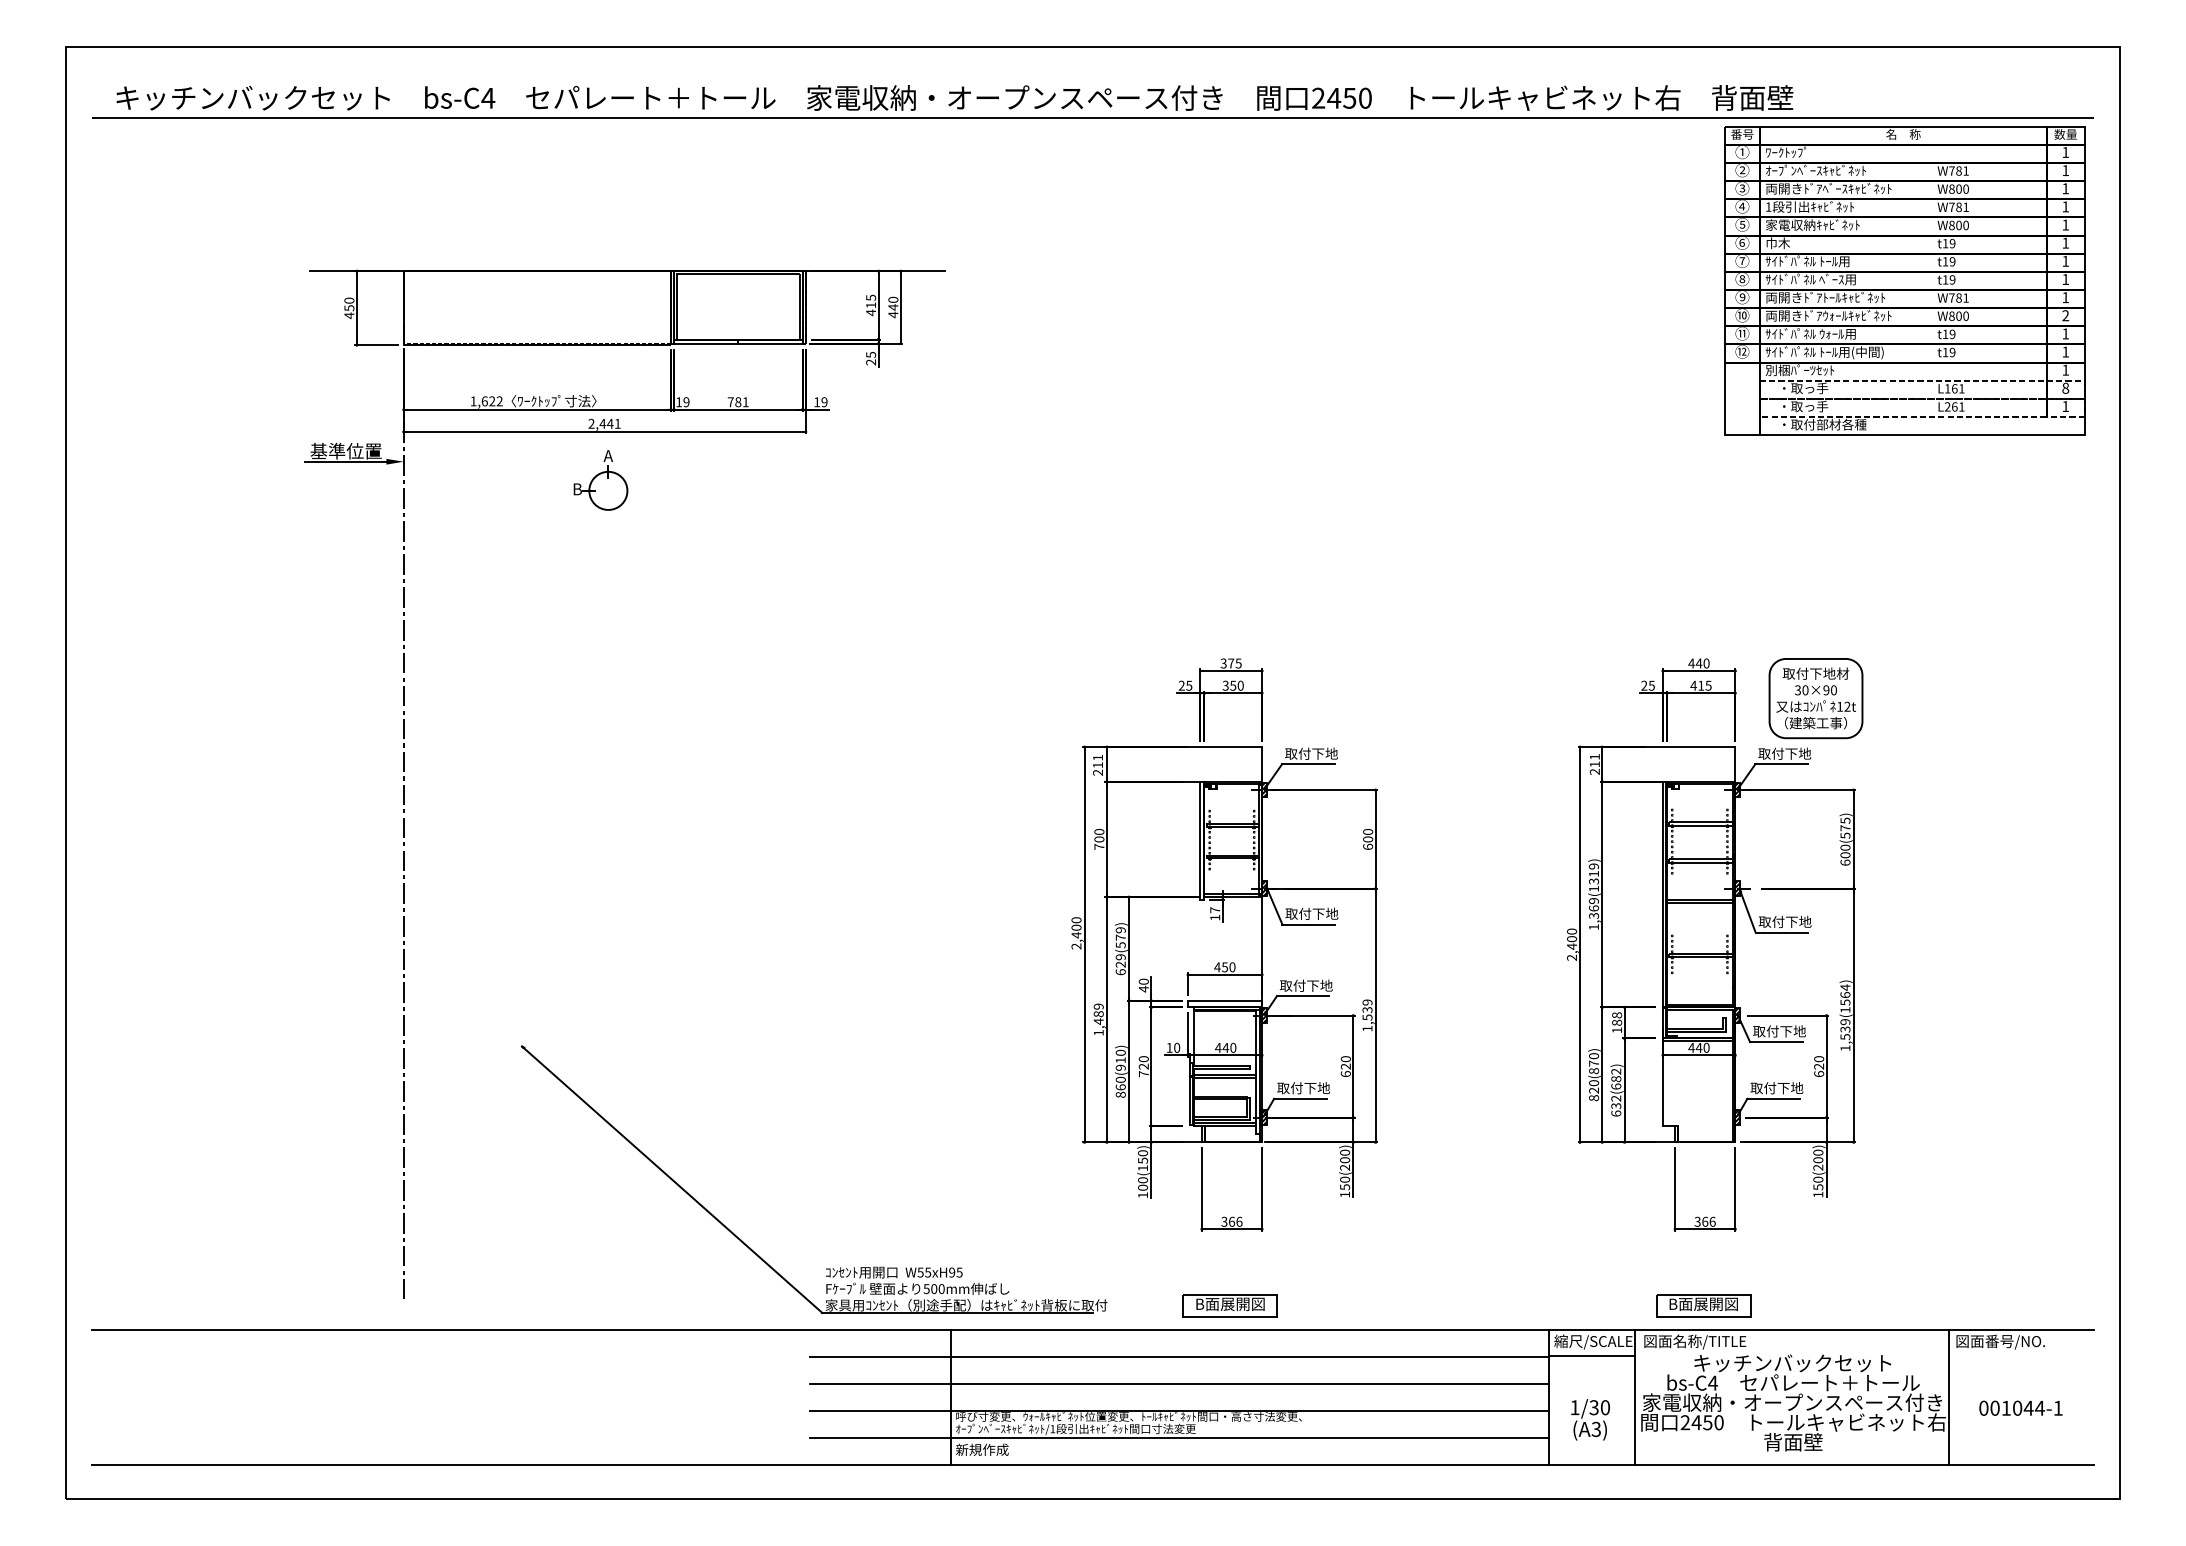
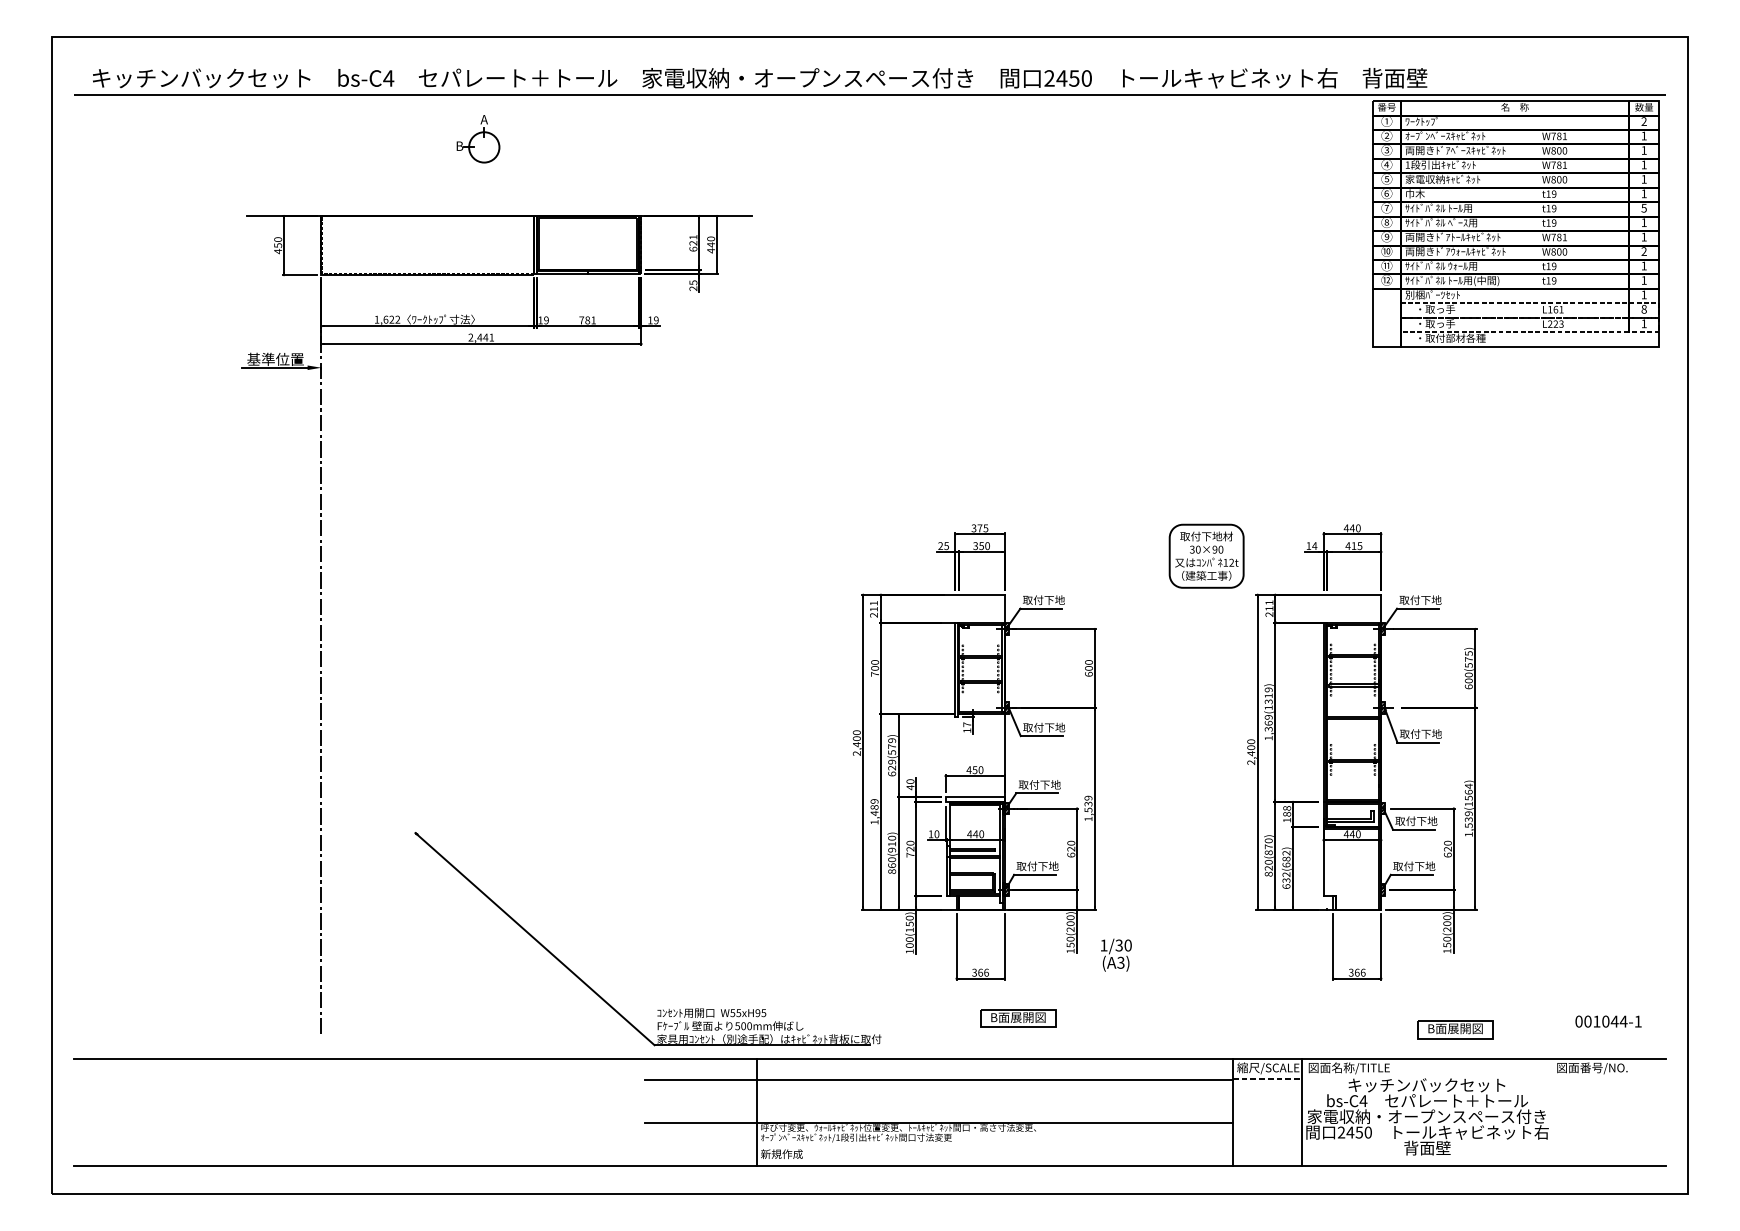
text: (2065, 151) -> (1644, 120), 1 -> 2
text: (2065, 260) -> (1644, 207), 1 -> 5
text: (871, 305) -> (693, 243), 415 -> 621
text: (1957, 406) -> (1558, 323), L261 -> L223
part: (600, 480) -> (478, 139), moved
text: (1648, 685) -> (1312, 545), 25 -> 14
part: (1815, 698) -> (1206, 556), moved
part: (1229, 1305) -> (1017, 1018), moved
part: (1703, 1305) -> (1455, 1029), moved
line: (1592, 1355) -> (1267, 1079), solid -> dashed
line: (1179, 1383) -> (938, 1101), removed
line: (1948, 1397) -> (1550, 1112), removed
text: (2020, 1407) -> (1608, 1021), moved
text: (1590, 1419) -> (1116, 954), moved
line: (1179, 1437) -> (938, 1144), removed

